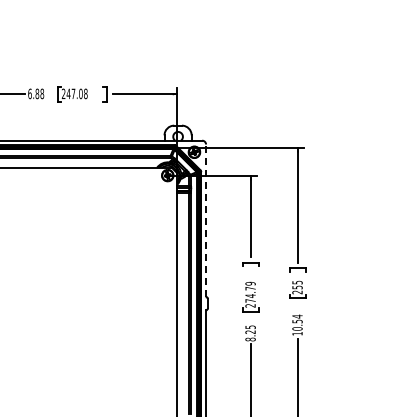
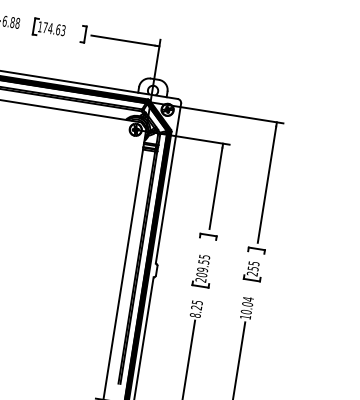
text: (74, 93) -> (51, 28), 247.08 -> 174.63
line: (206, 220) -> (168, 183), dashed -> solid
text: (250, 291) -> (203, 265), 274.79 -> 209.55
text: (297, 321) -> (247, 304), 10.54 -> 10.04

